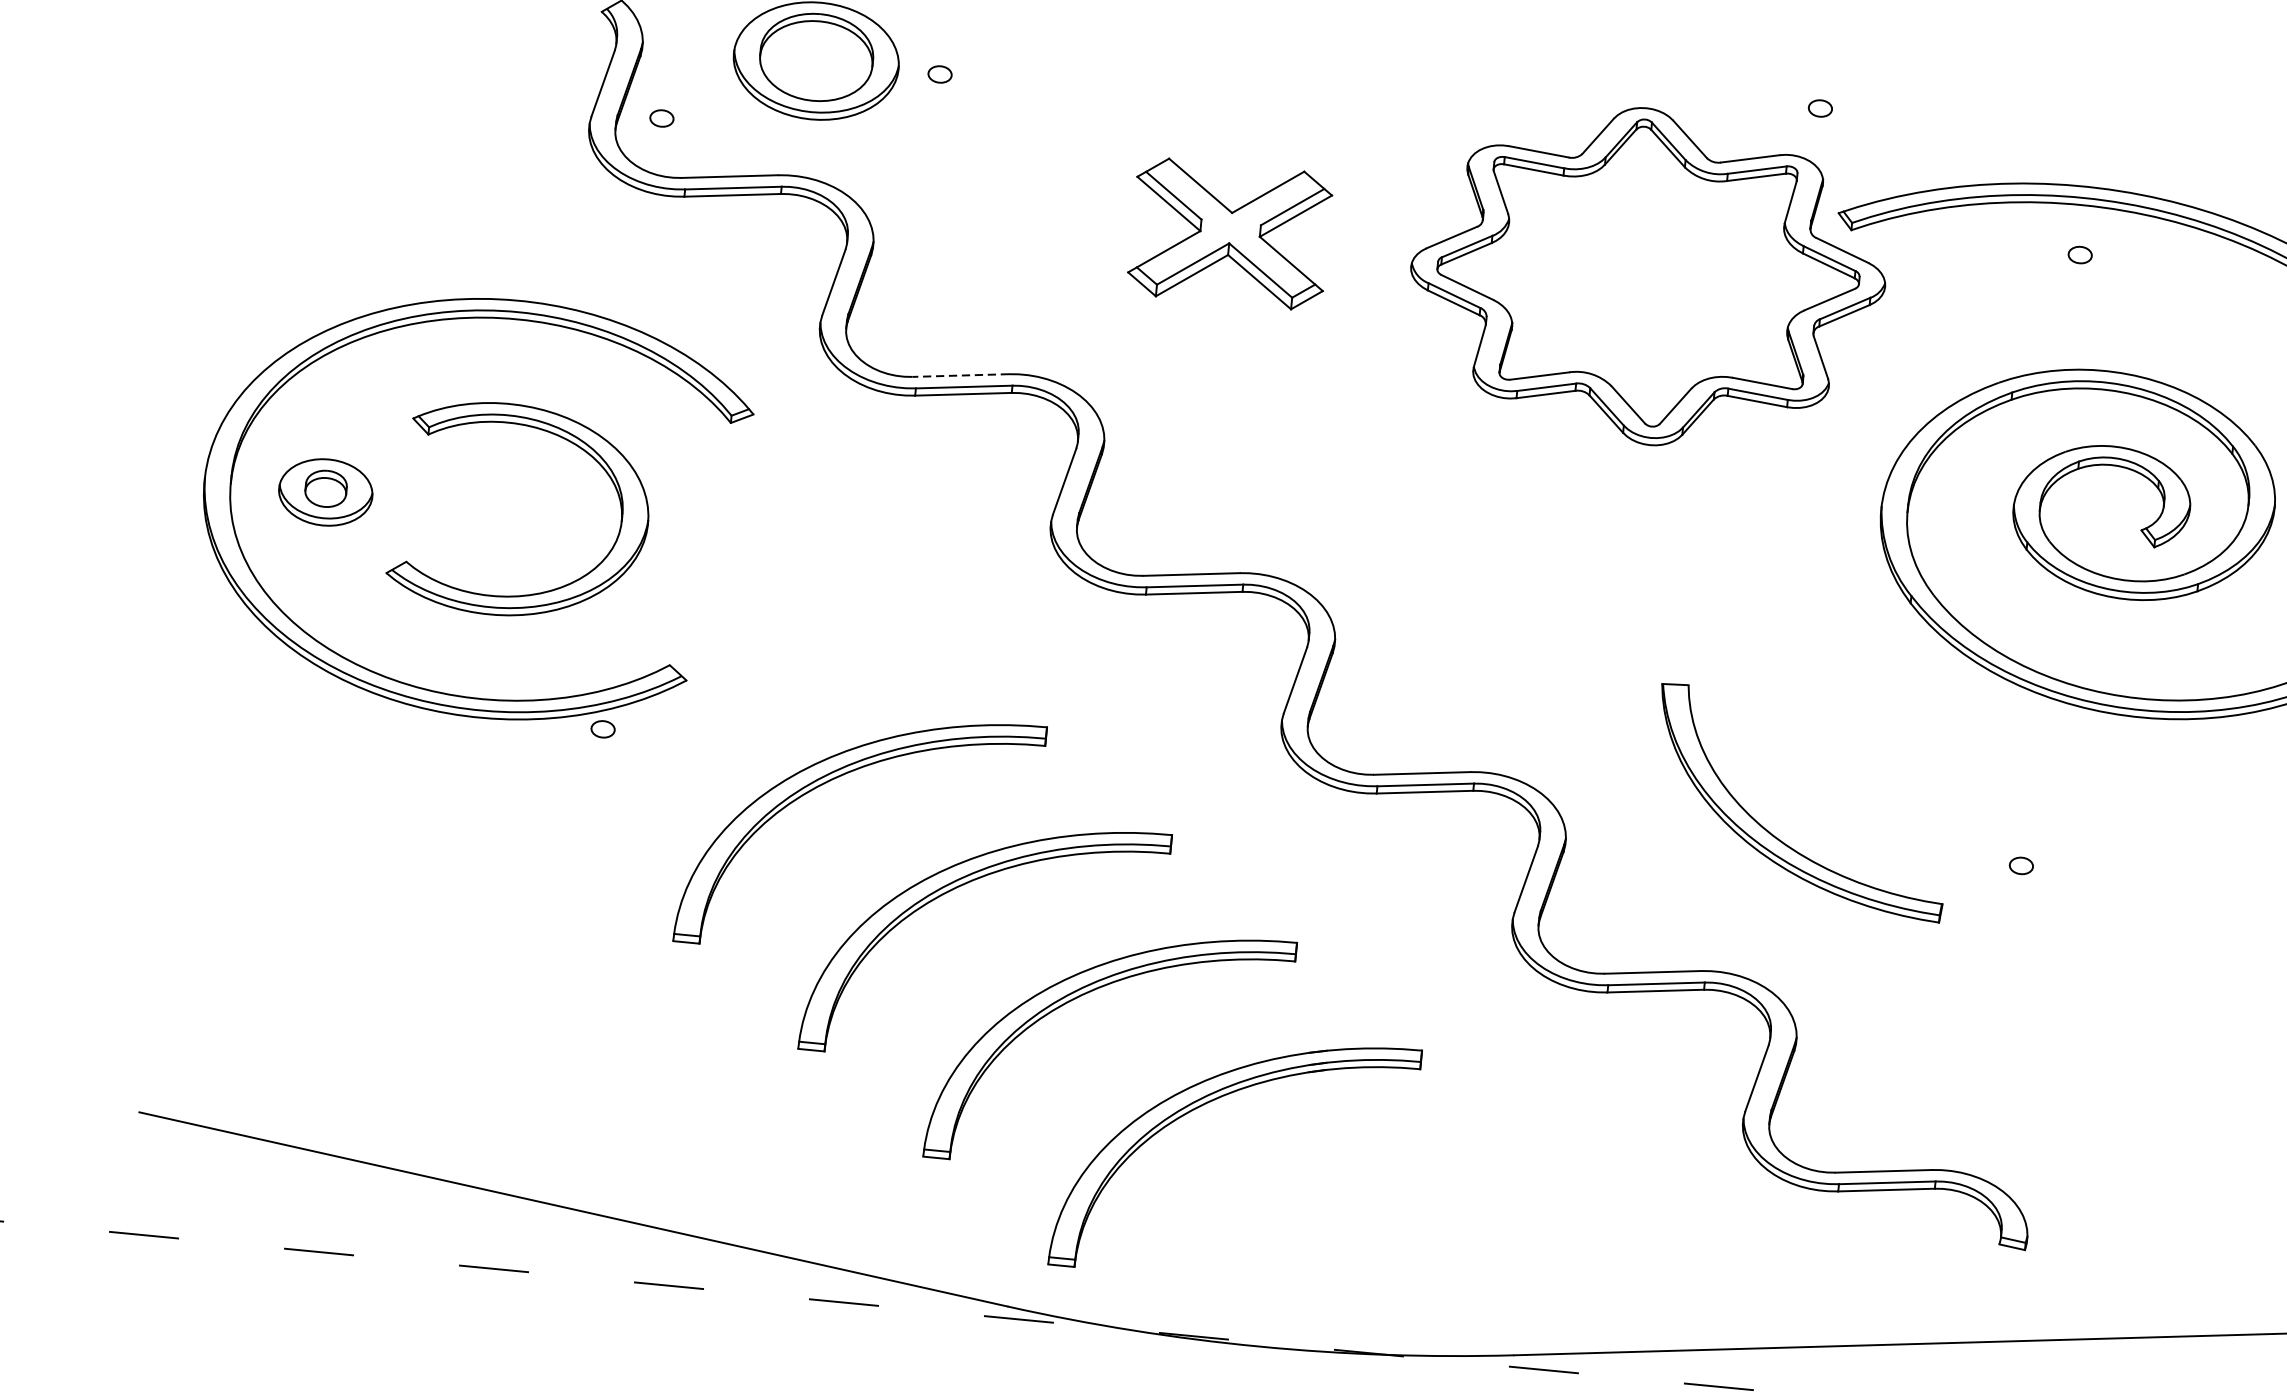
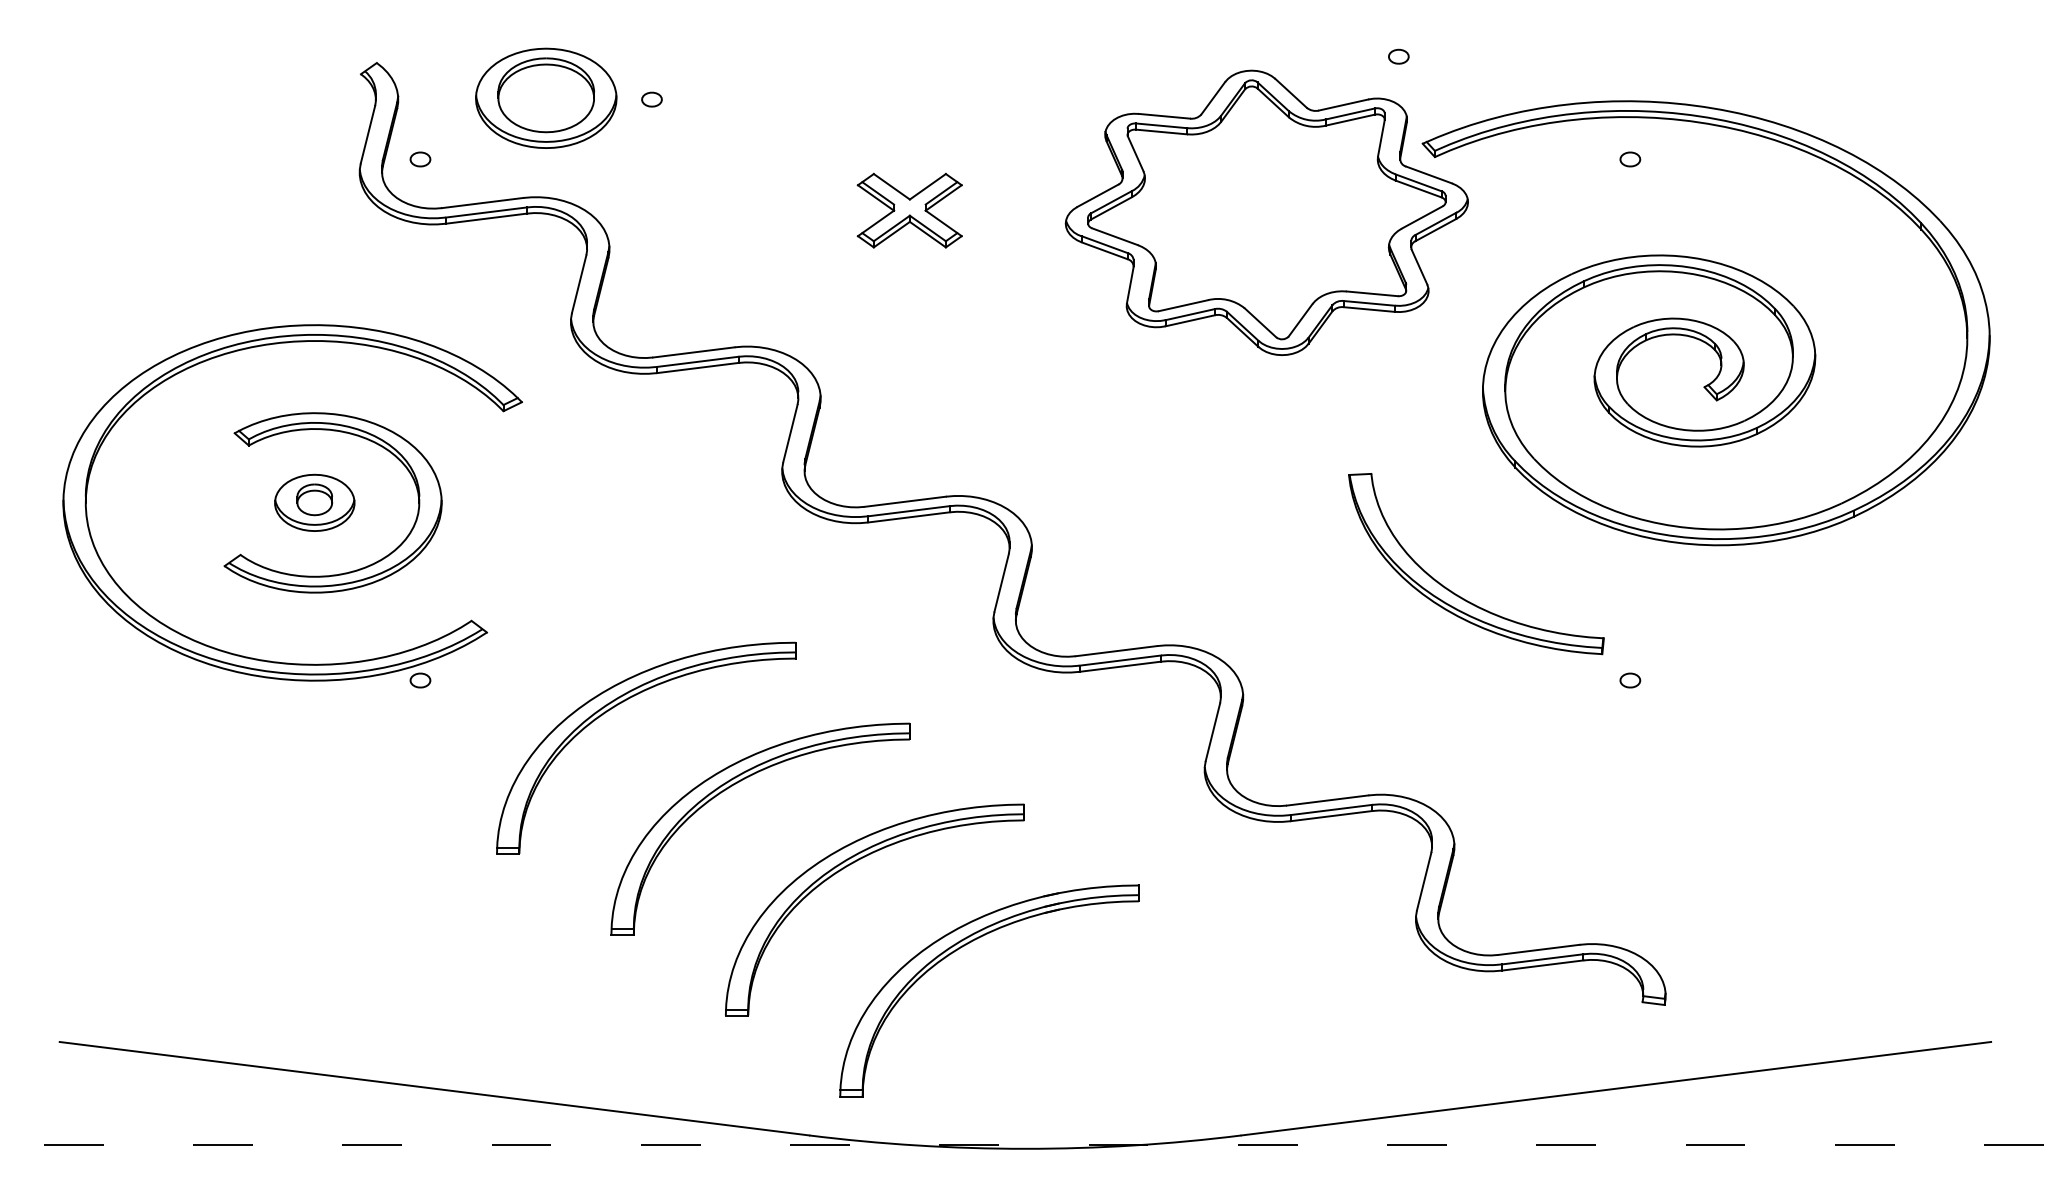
part: (1229, 233) -> (909, 210), size x0.62
line: (960, 375) -> (693, 352), dashed -> solid
part: (325, 491) -> (314, 502), moved
part: (1778, 837) -> (1459, 595), moved

